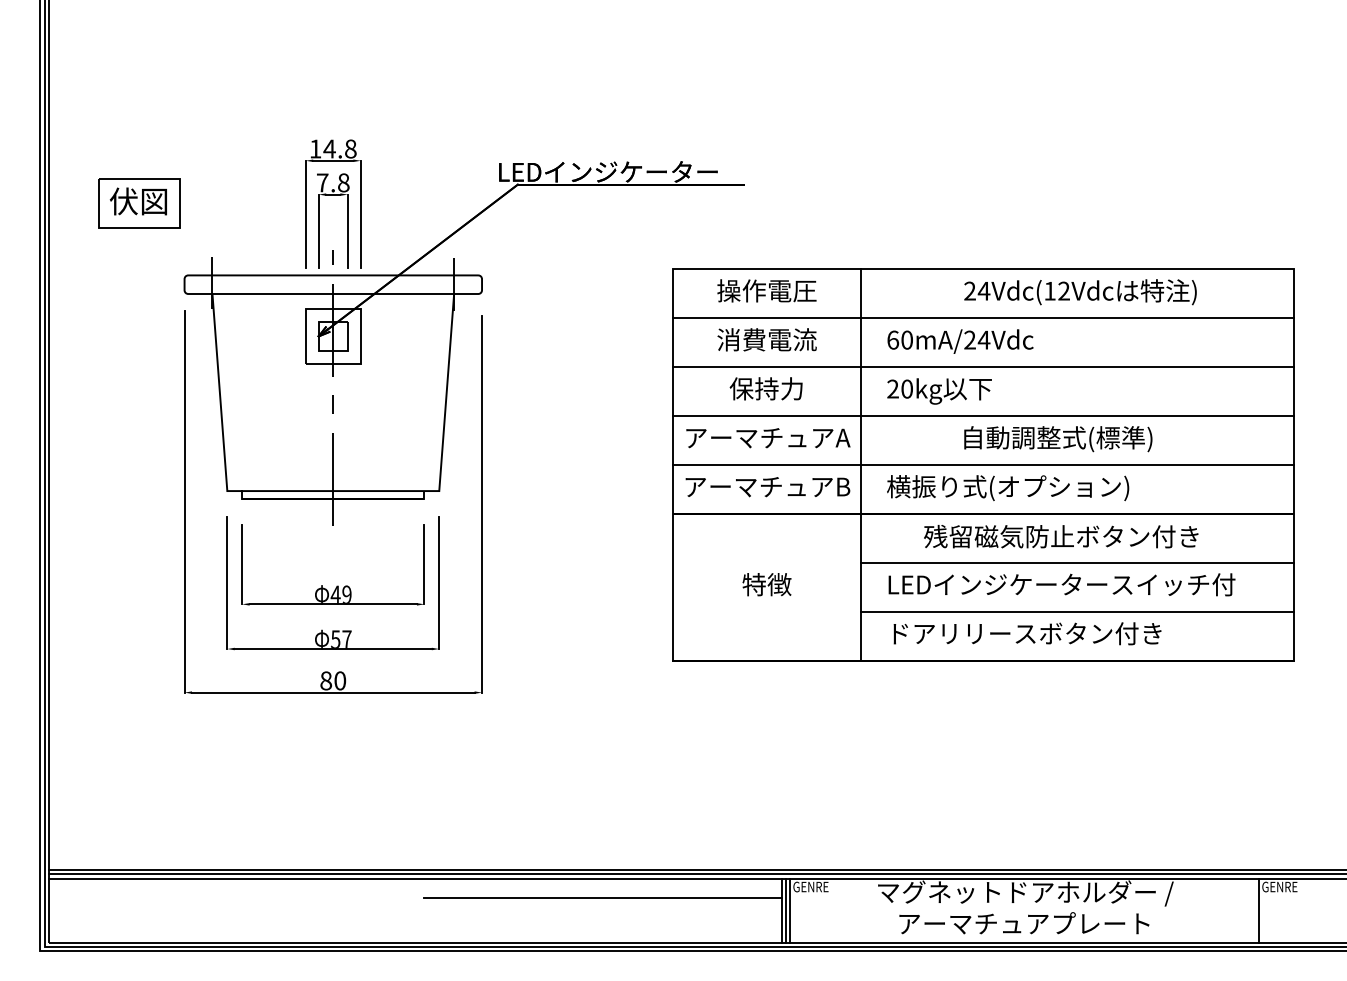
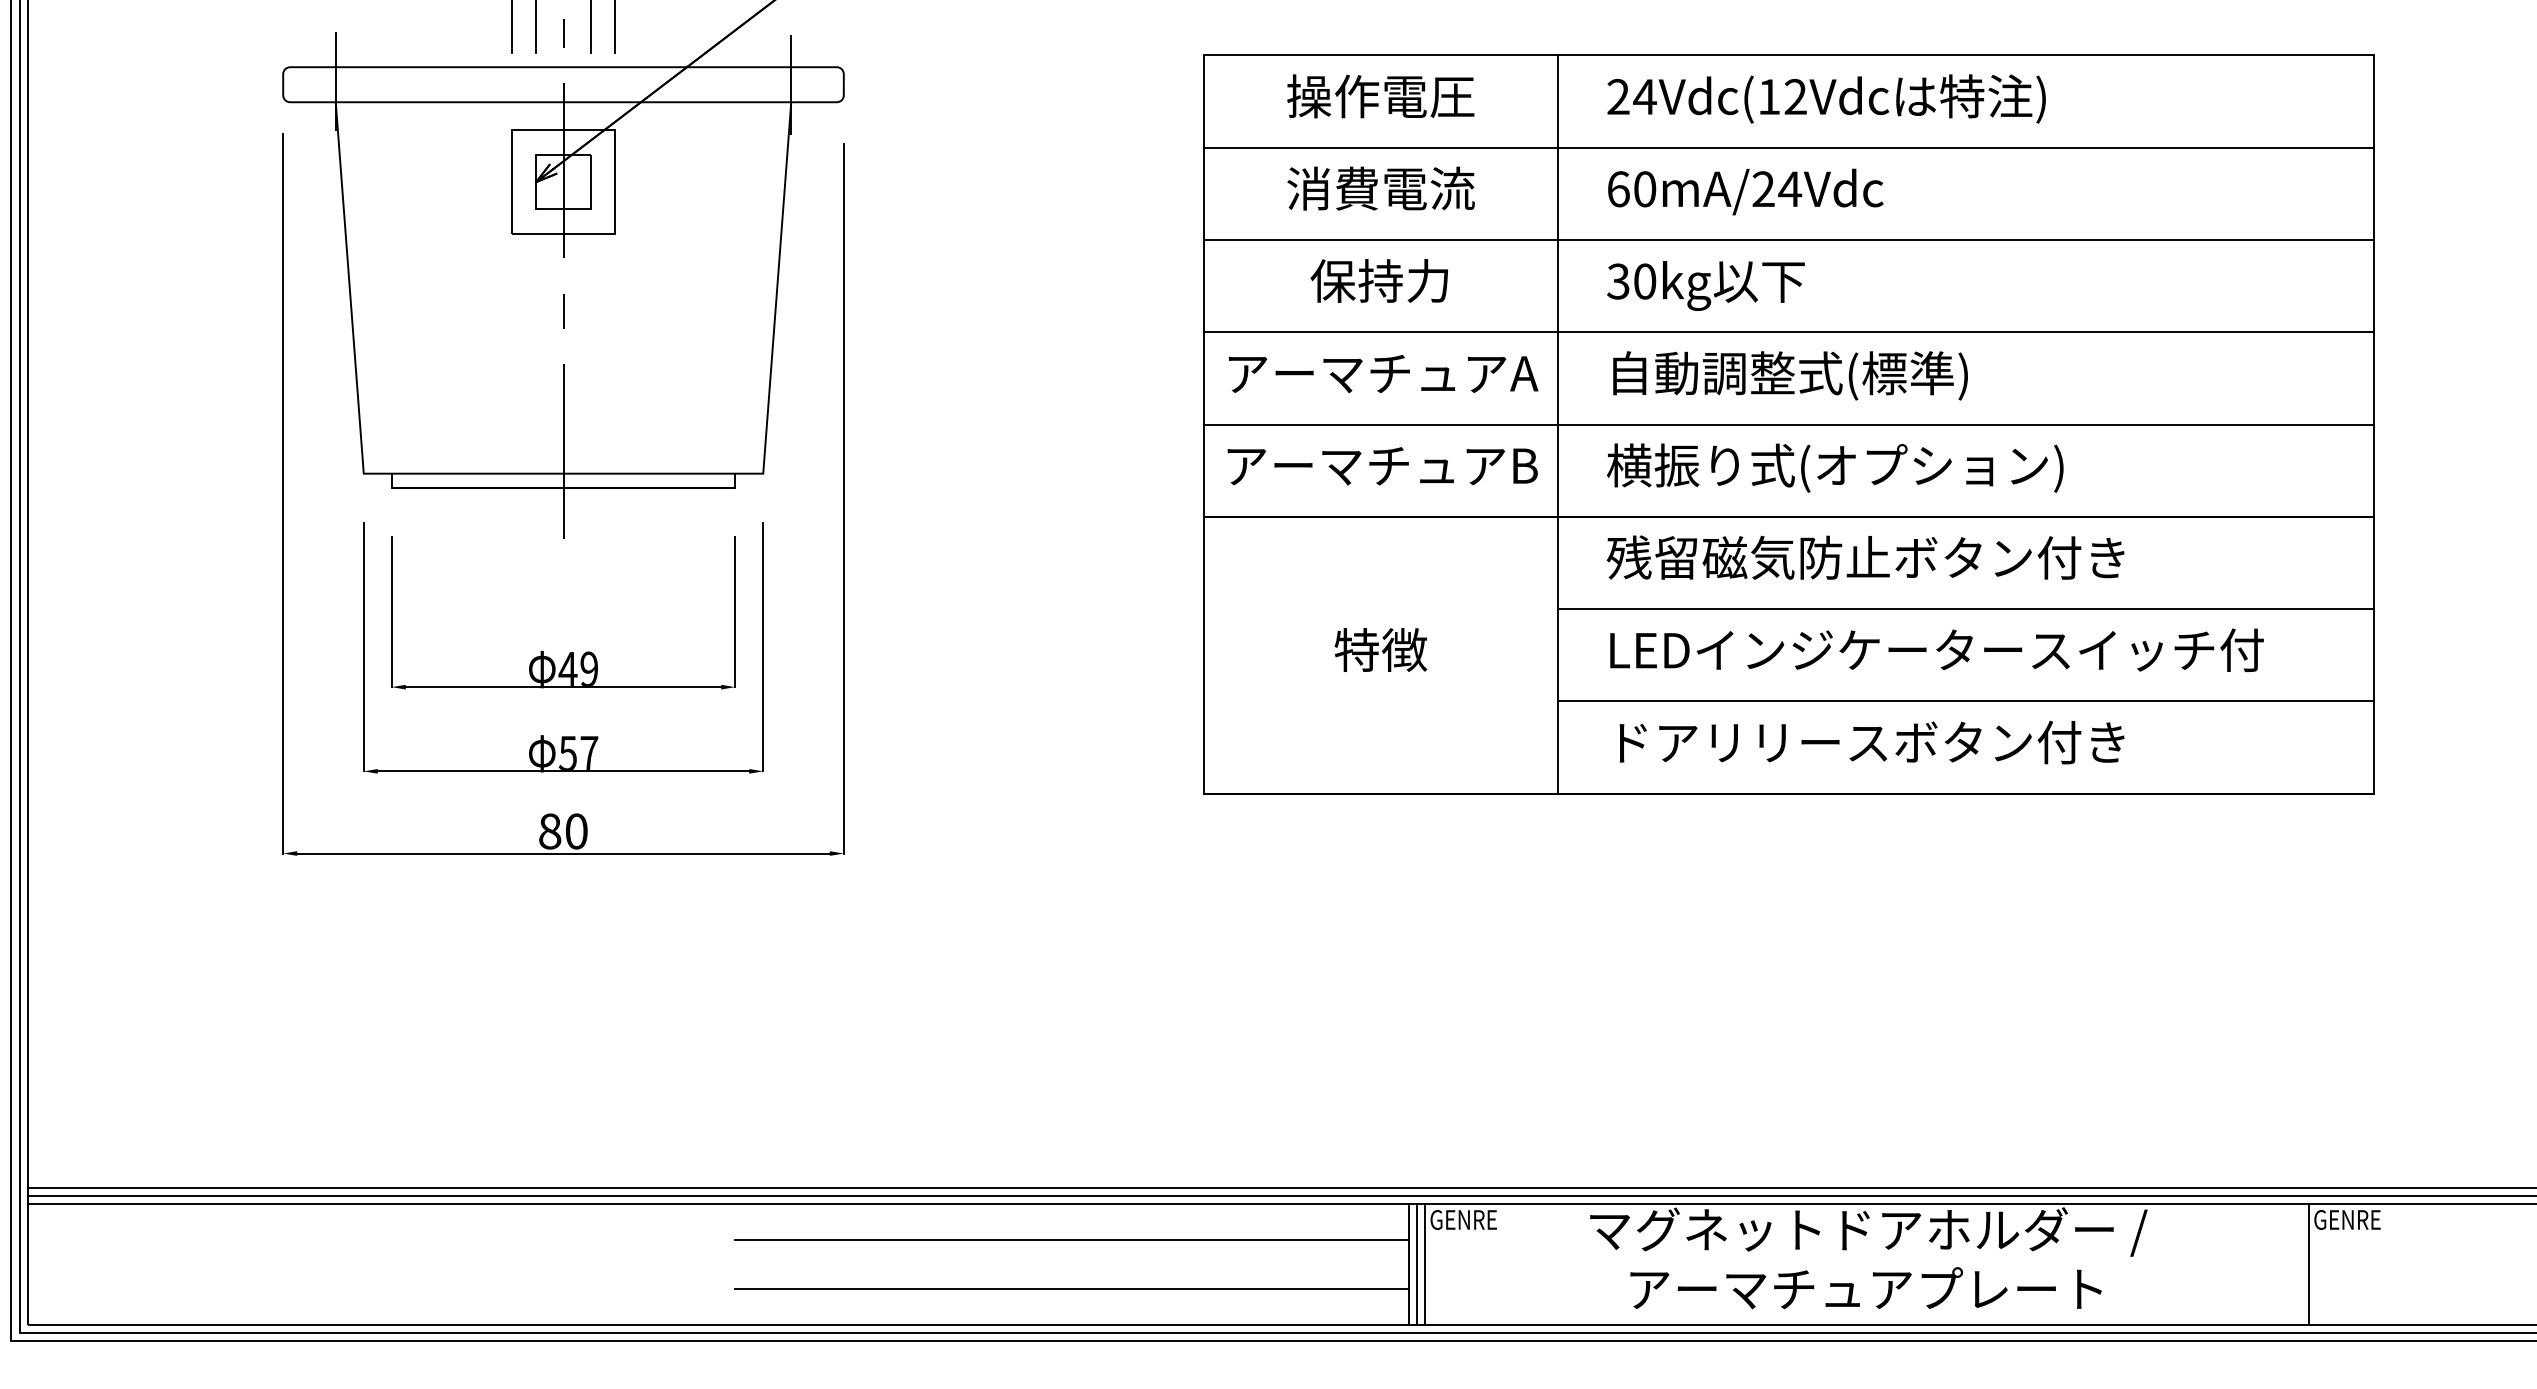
text: (1080, 292) -> (1826, 99), moved
text: (892, 389) -> (1617, 282), 20kg -> 30kg
text: (1058, 439) -> (1790, 376), moved
text: (1061, 536) -> (1866, 557), moved
line: (602, 923) -> (1070, 1288), added

